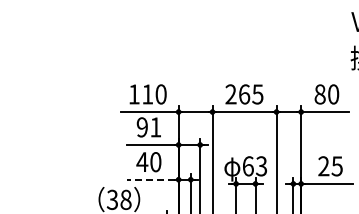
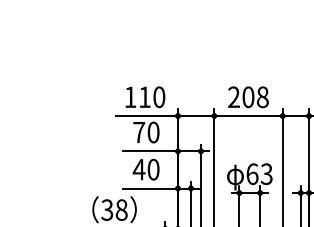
text: (251, 94) -> (255, 97), 265 -> 208
text: (148, 127) -> (145, 132), 91 -> 70
line: (151, 179) -> (148, 188), dashed -> solid

